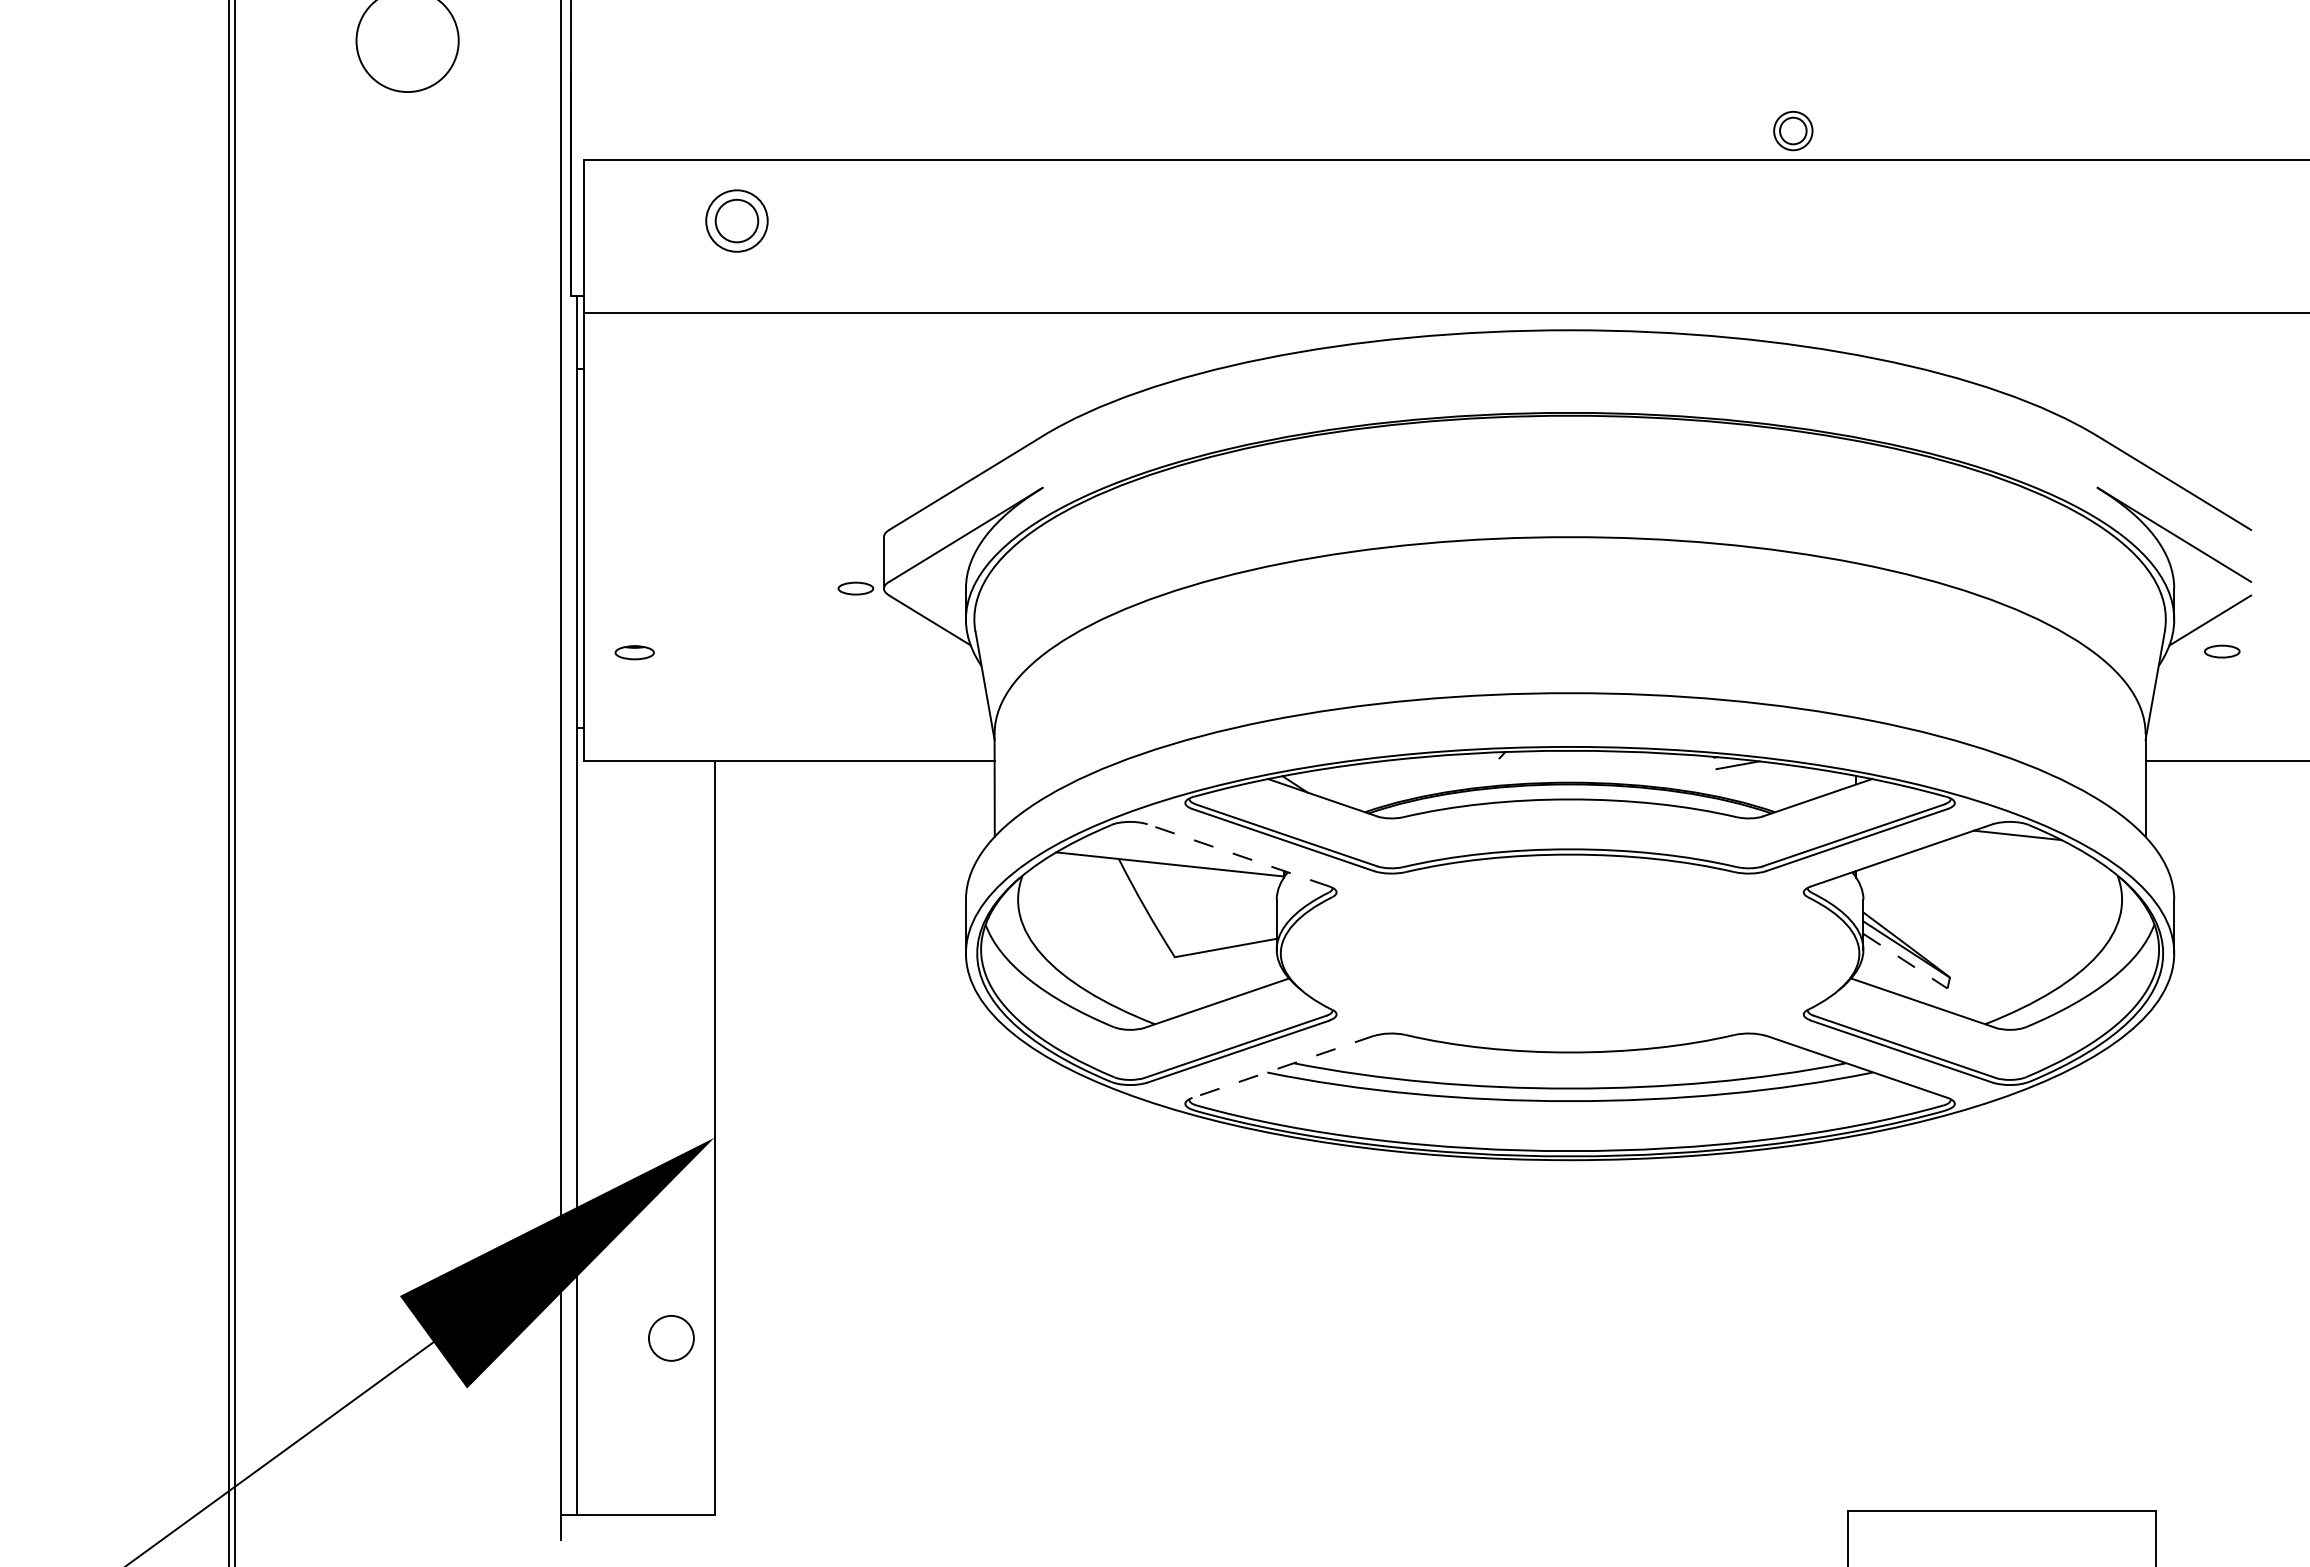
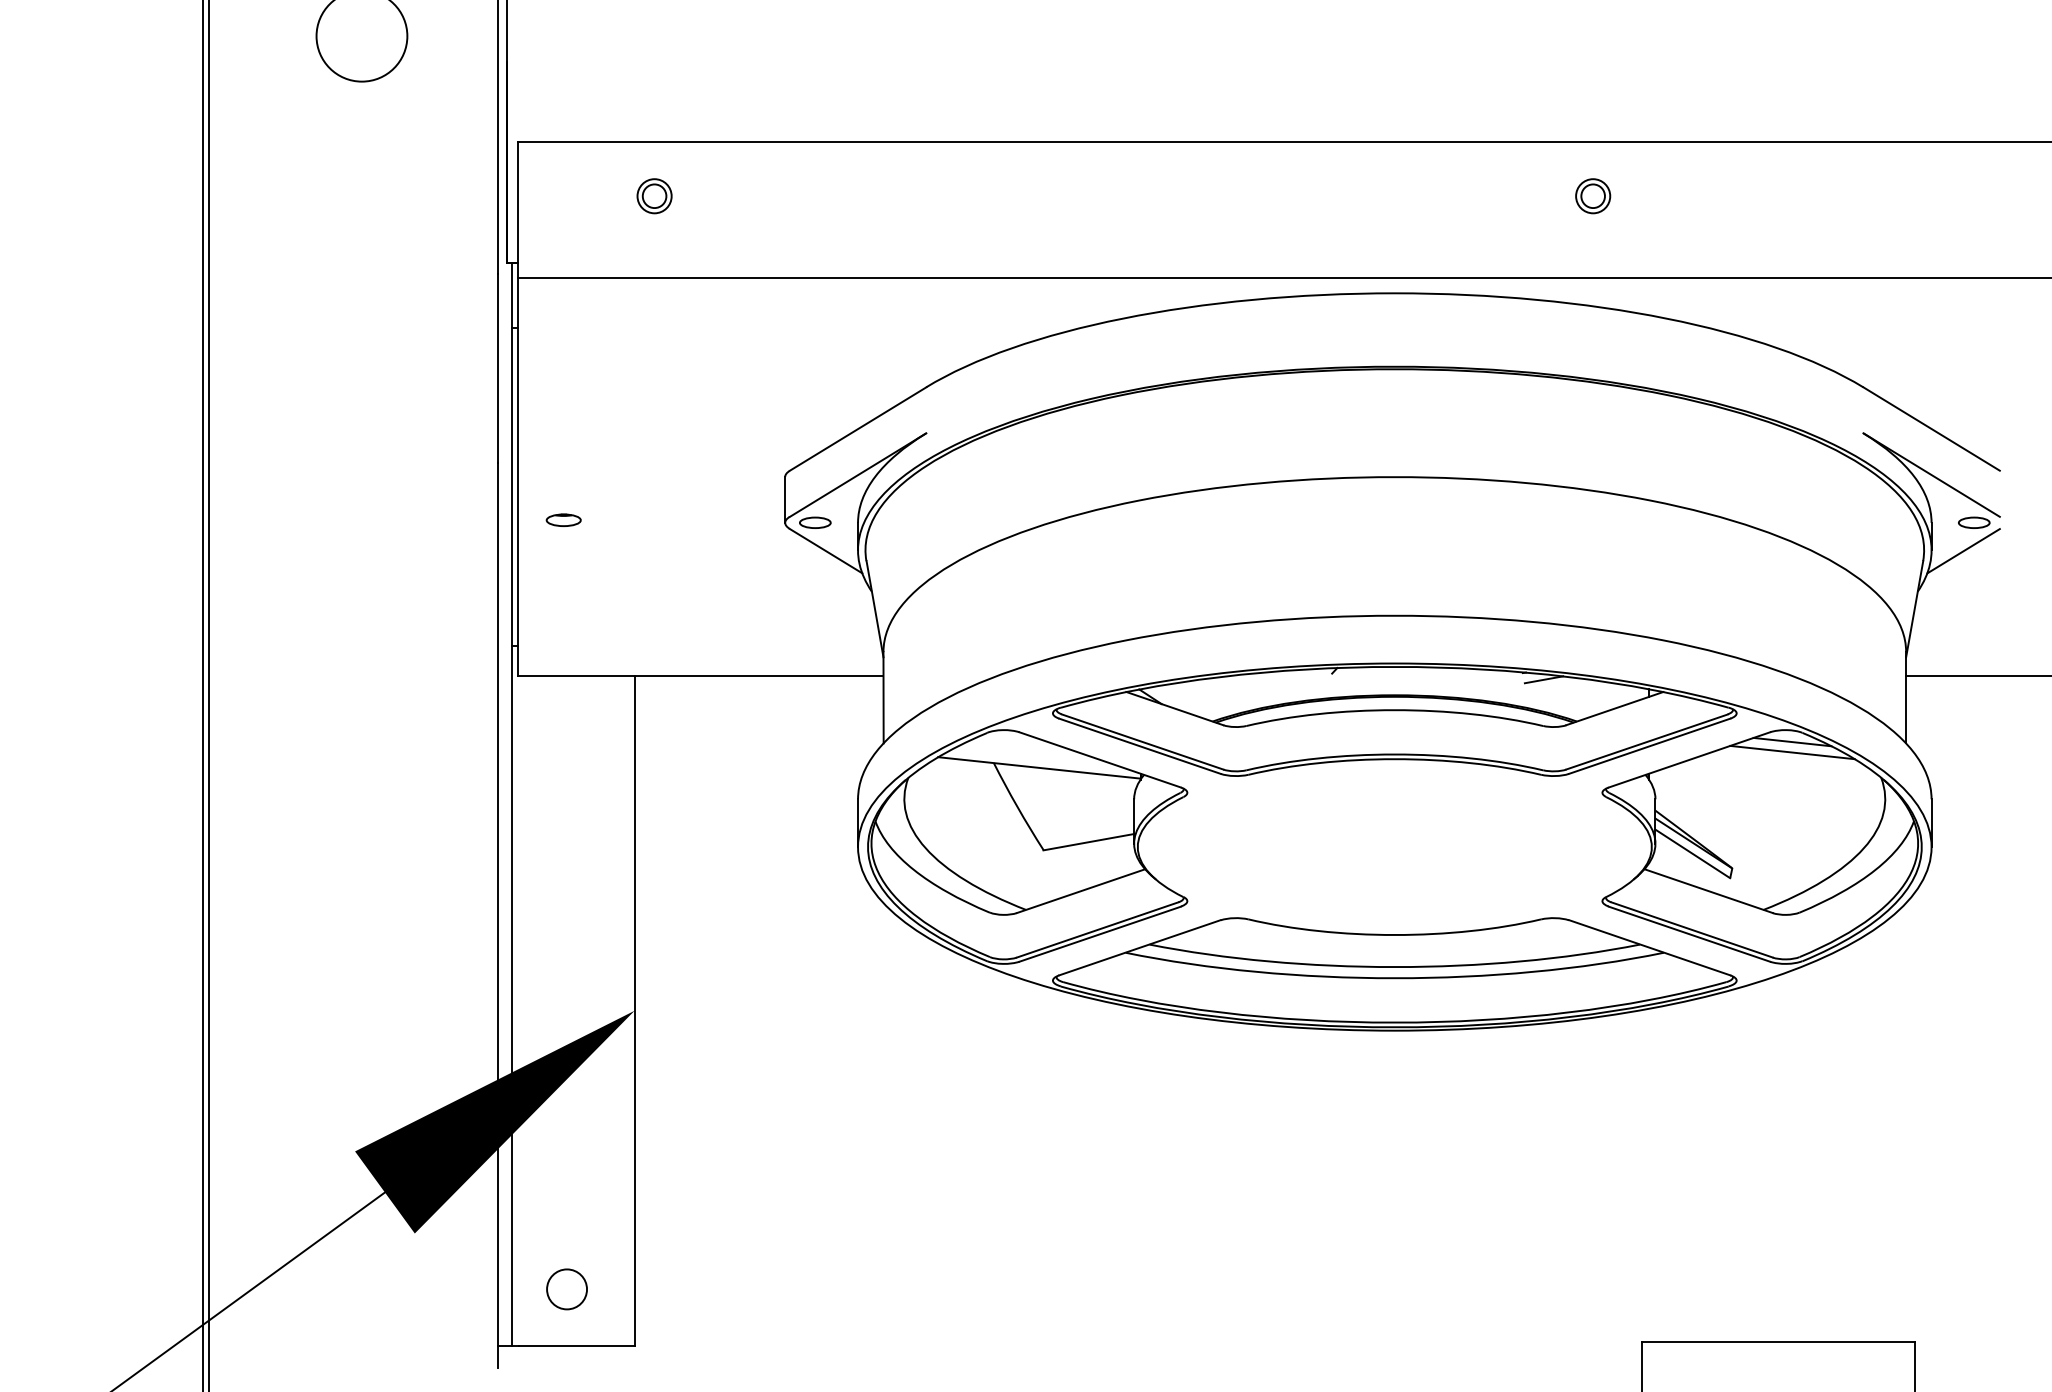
part: (1793, 130) -> (1593, 195), moved
part: (736, 220) -> (654, 195), size x0.62
part: (855, 588) -> (814, 522), moved
part: (2222, 651) -> (1974, 522), moved
part: (634, 652) -> (563, 520), moved
line: (2017, 846) -> (1792, 751), added
line: (1238, 855) -> (1100, 759), dashed -> solid
line: (1905, 961) -> (1692, 854), dashed -> solid
line: (1282, 1066) -> (1139, 947), dashed -> solid
circle: (671, 1338) -> (567, 1289), moved

